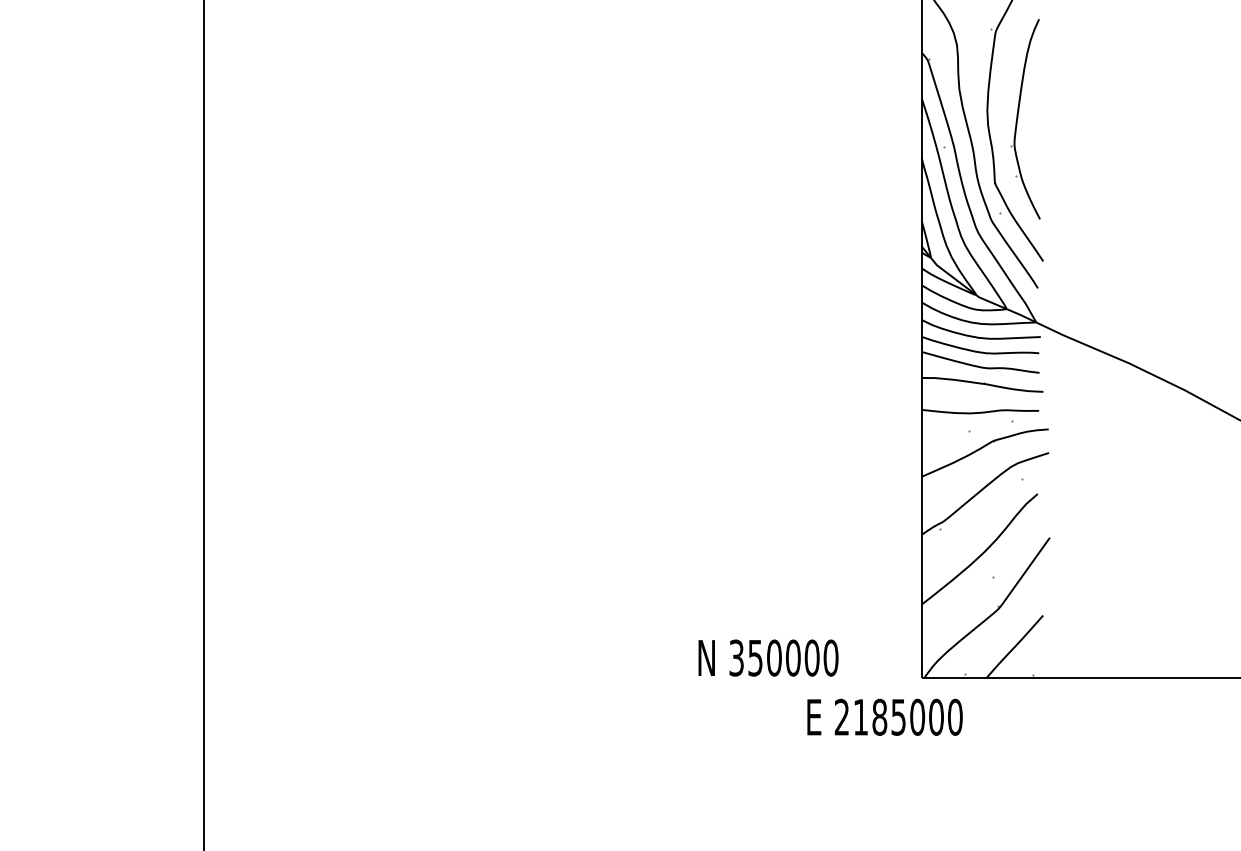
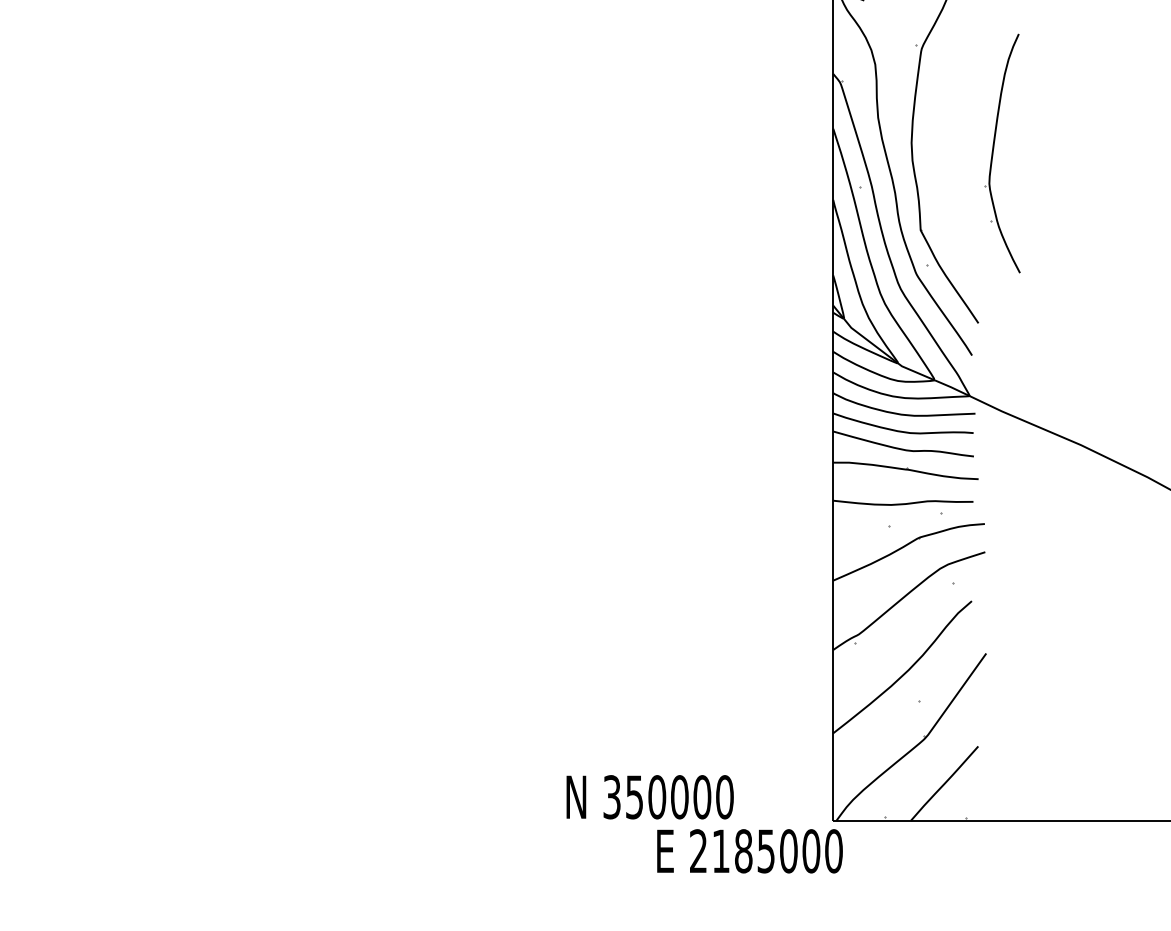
part: (1018, 118) -> (994, 152), moved
text: (884, 716) -> (749, 850), moved

